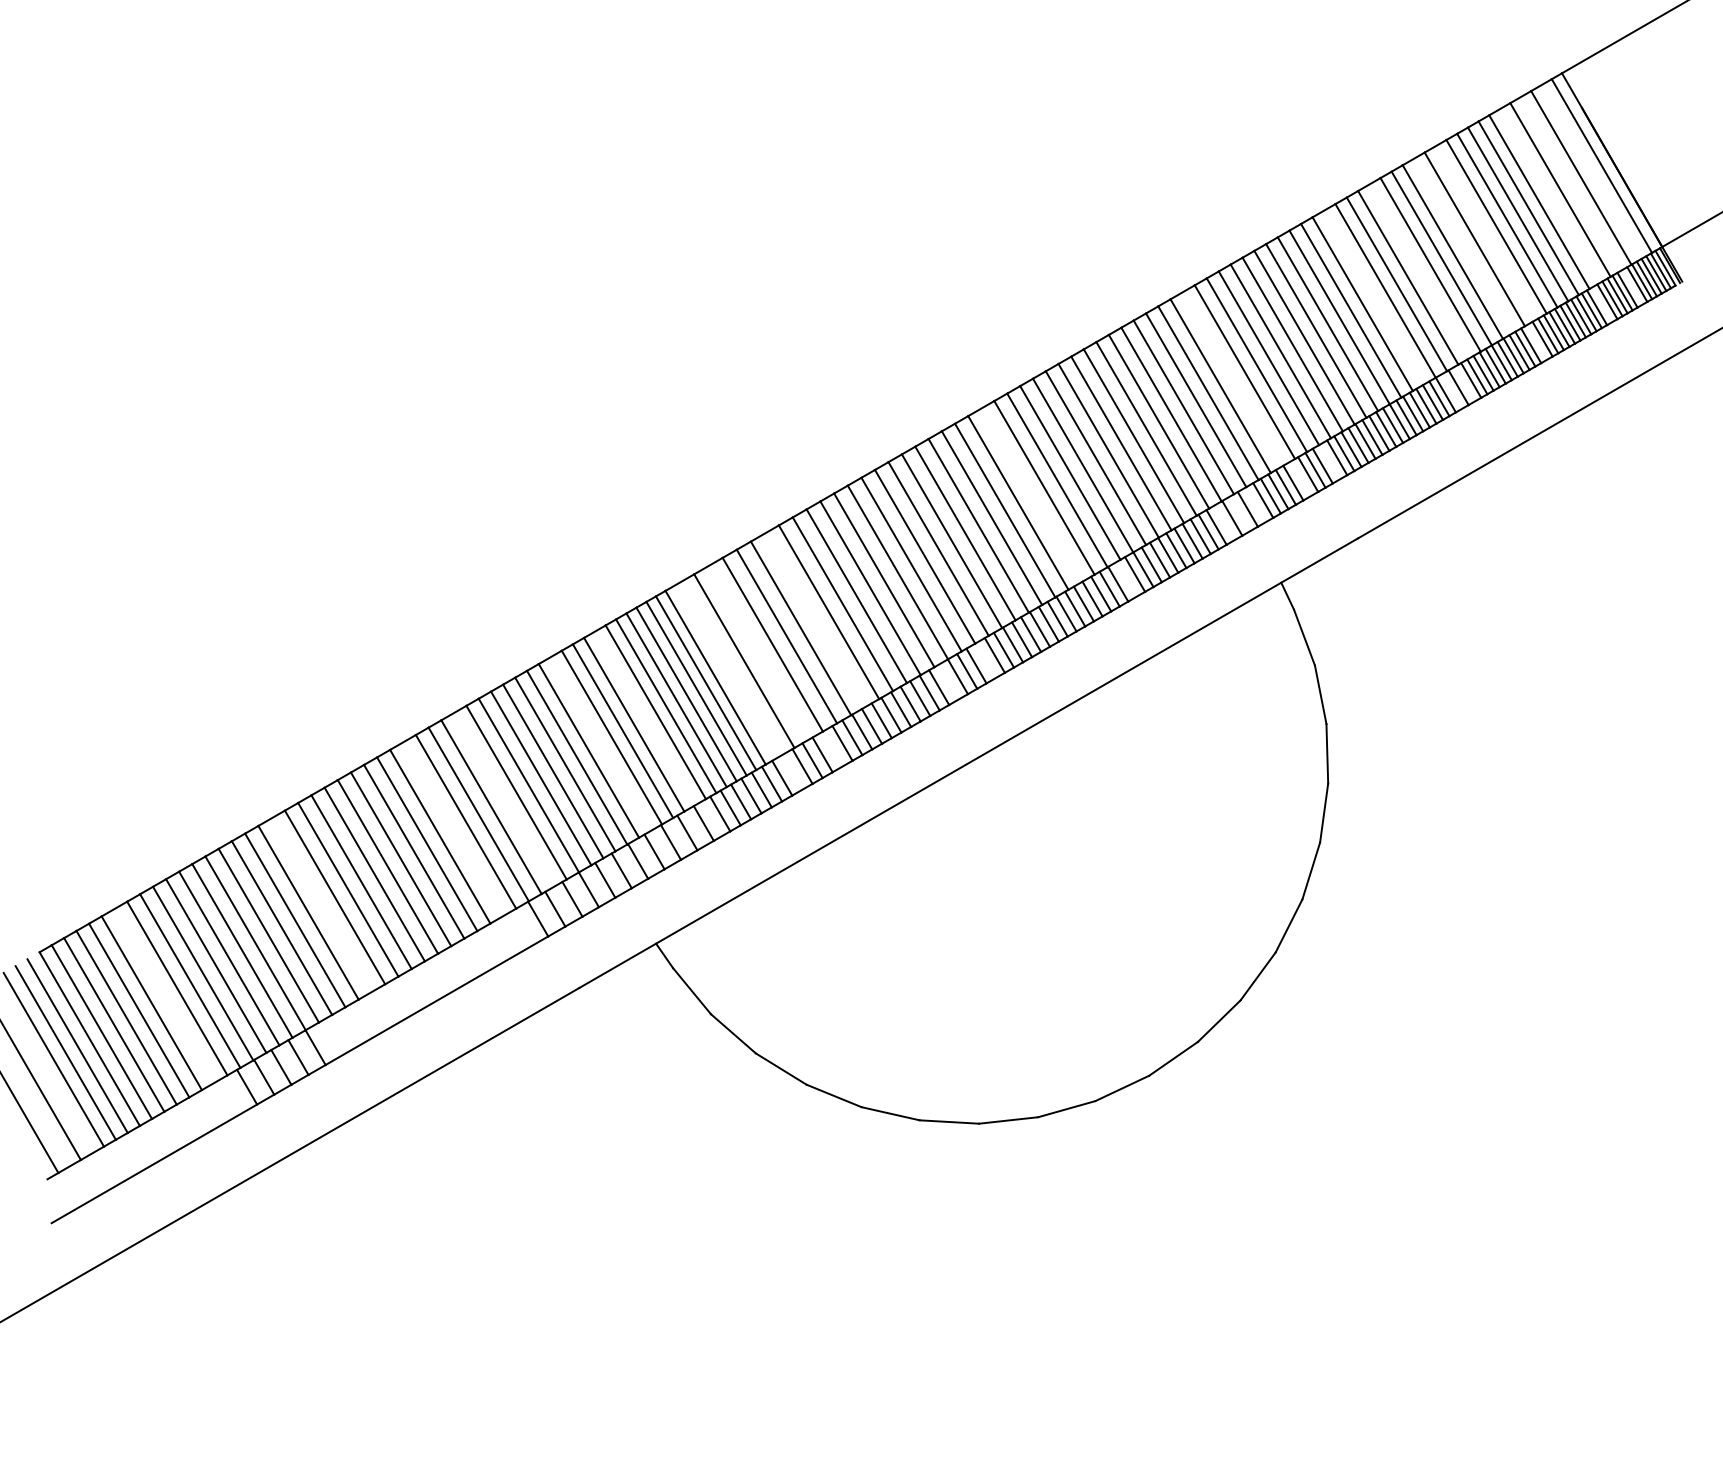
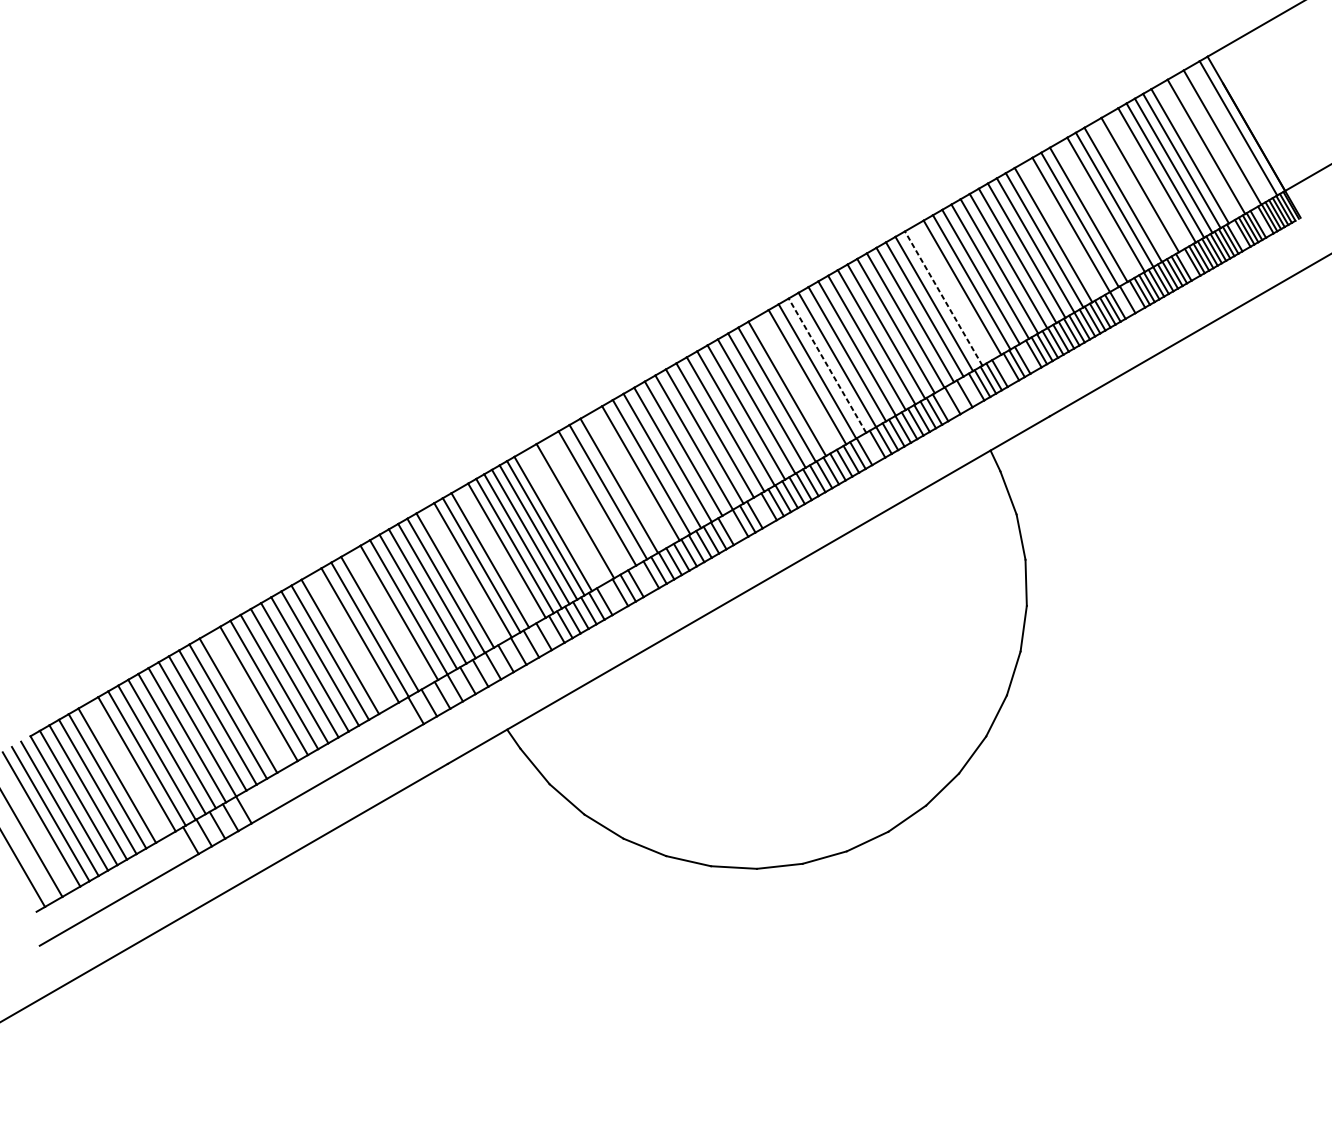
line: (1220, 385) -> (943, 298), solid -> dashed
line: (1070, 472) -> (827, 365), solid -> dashed

